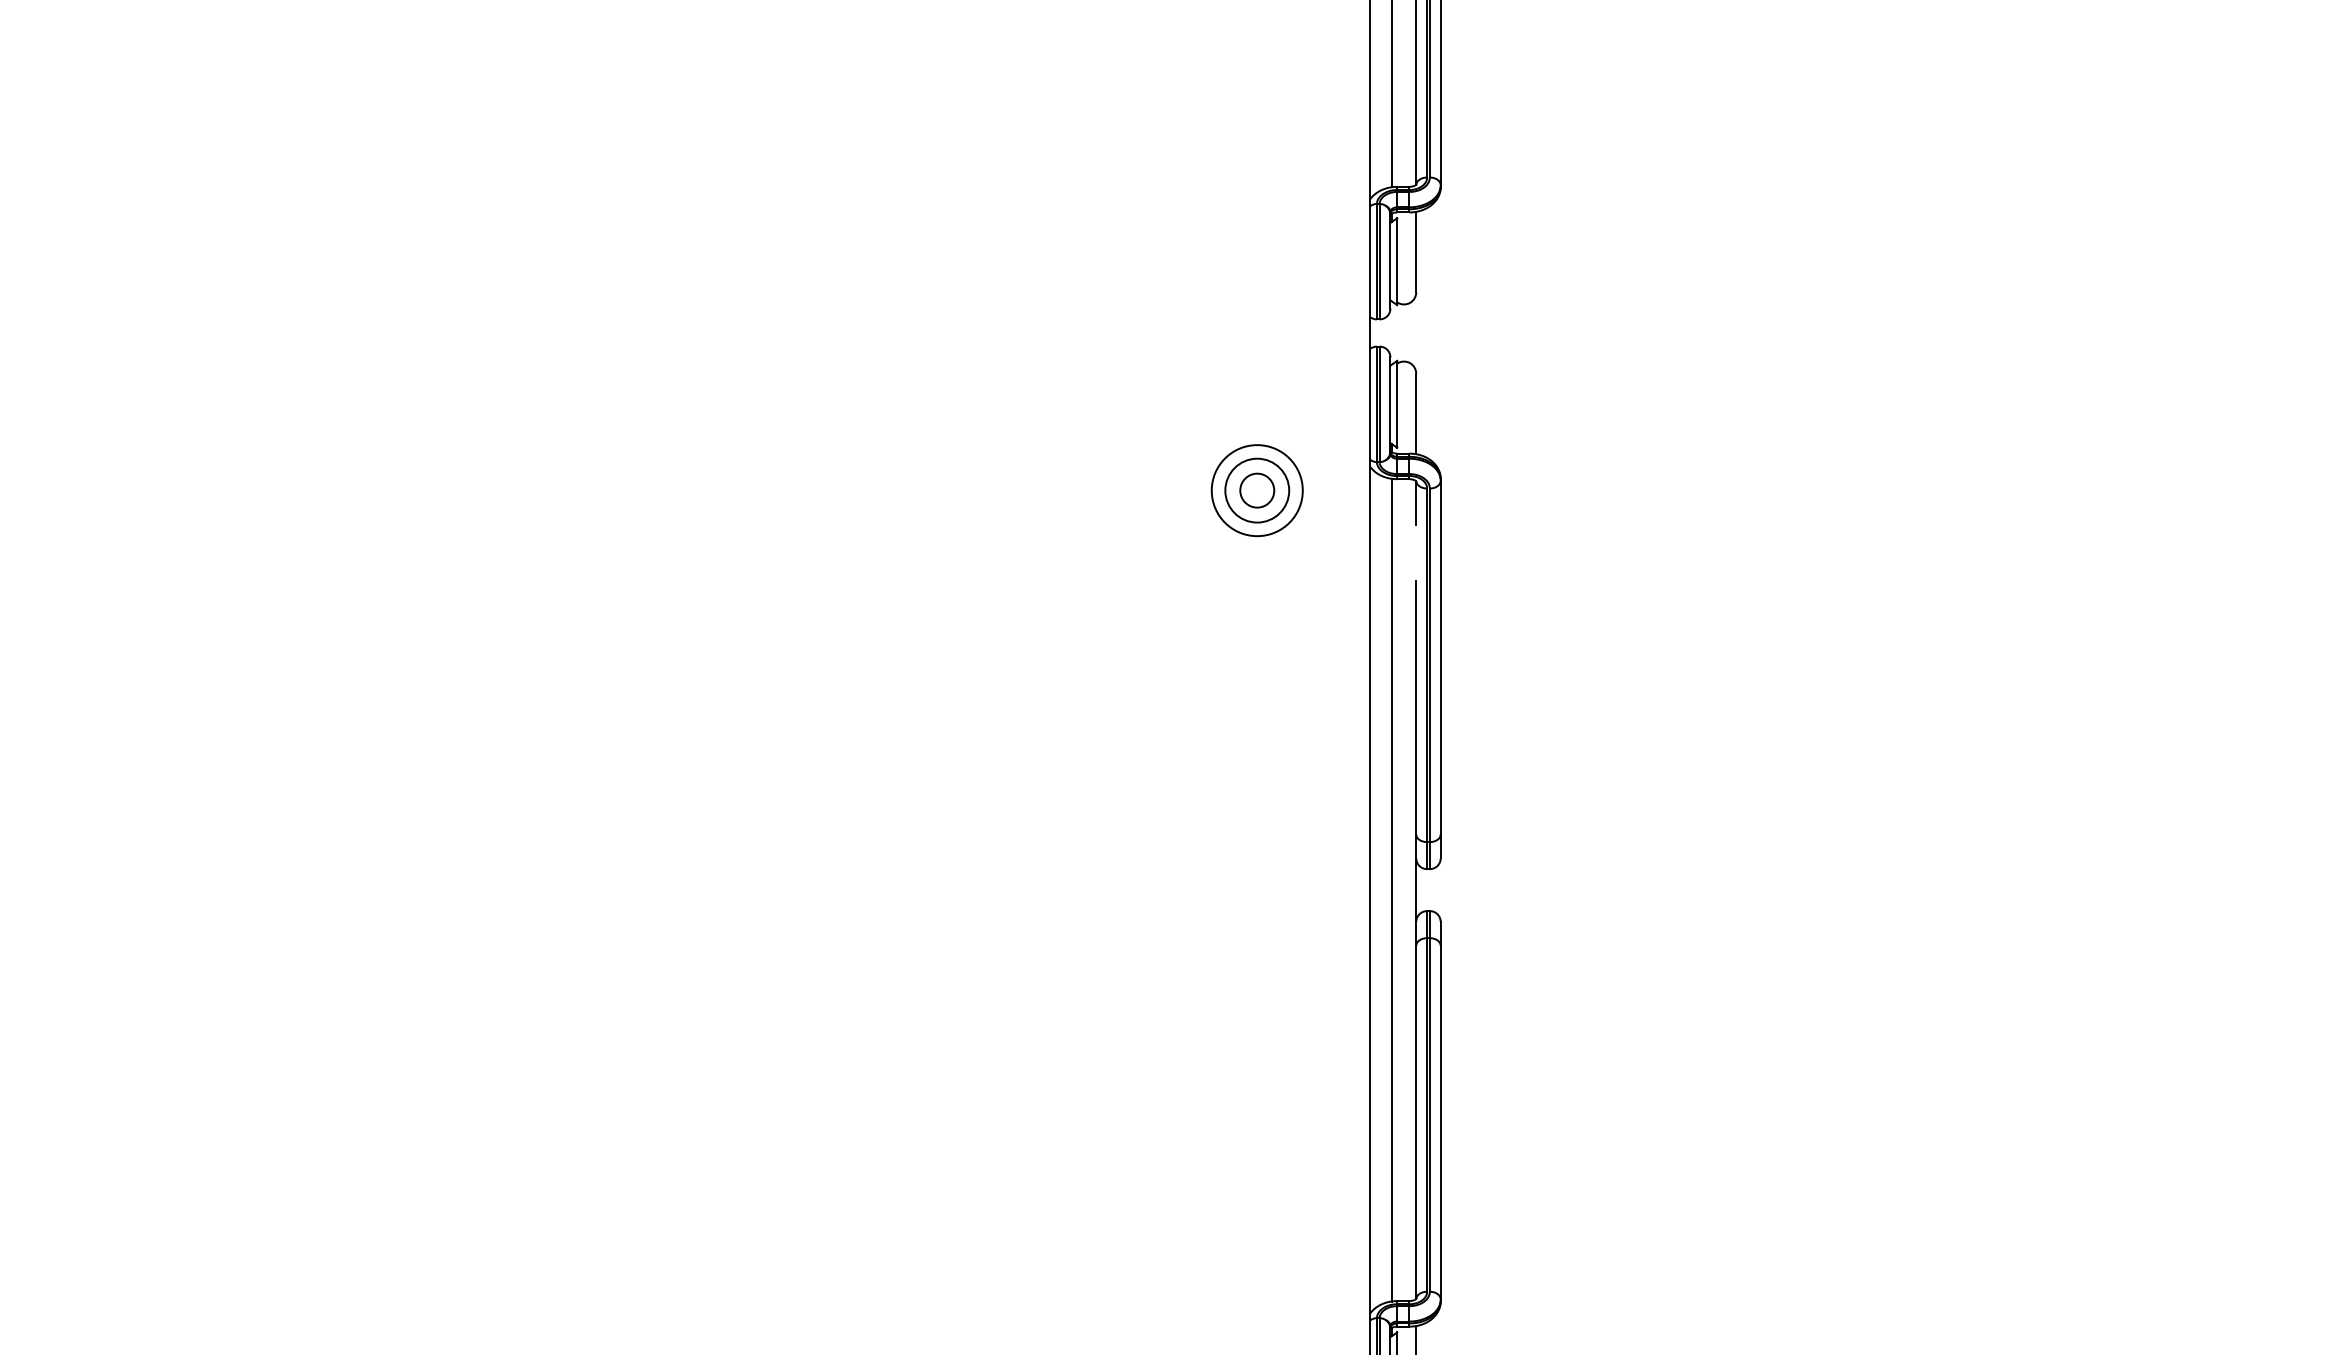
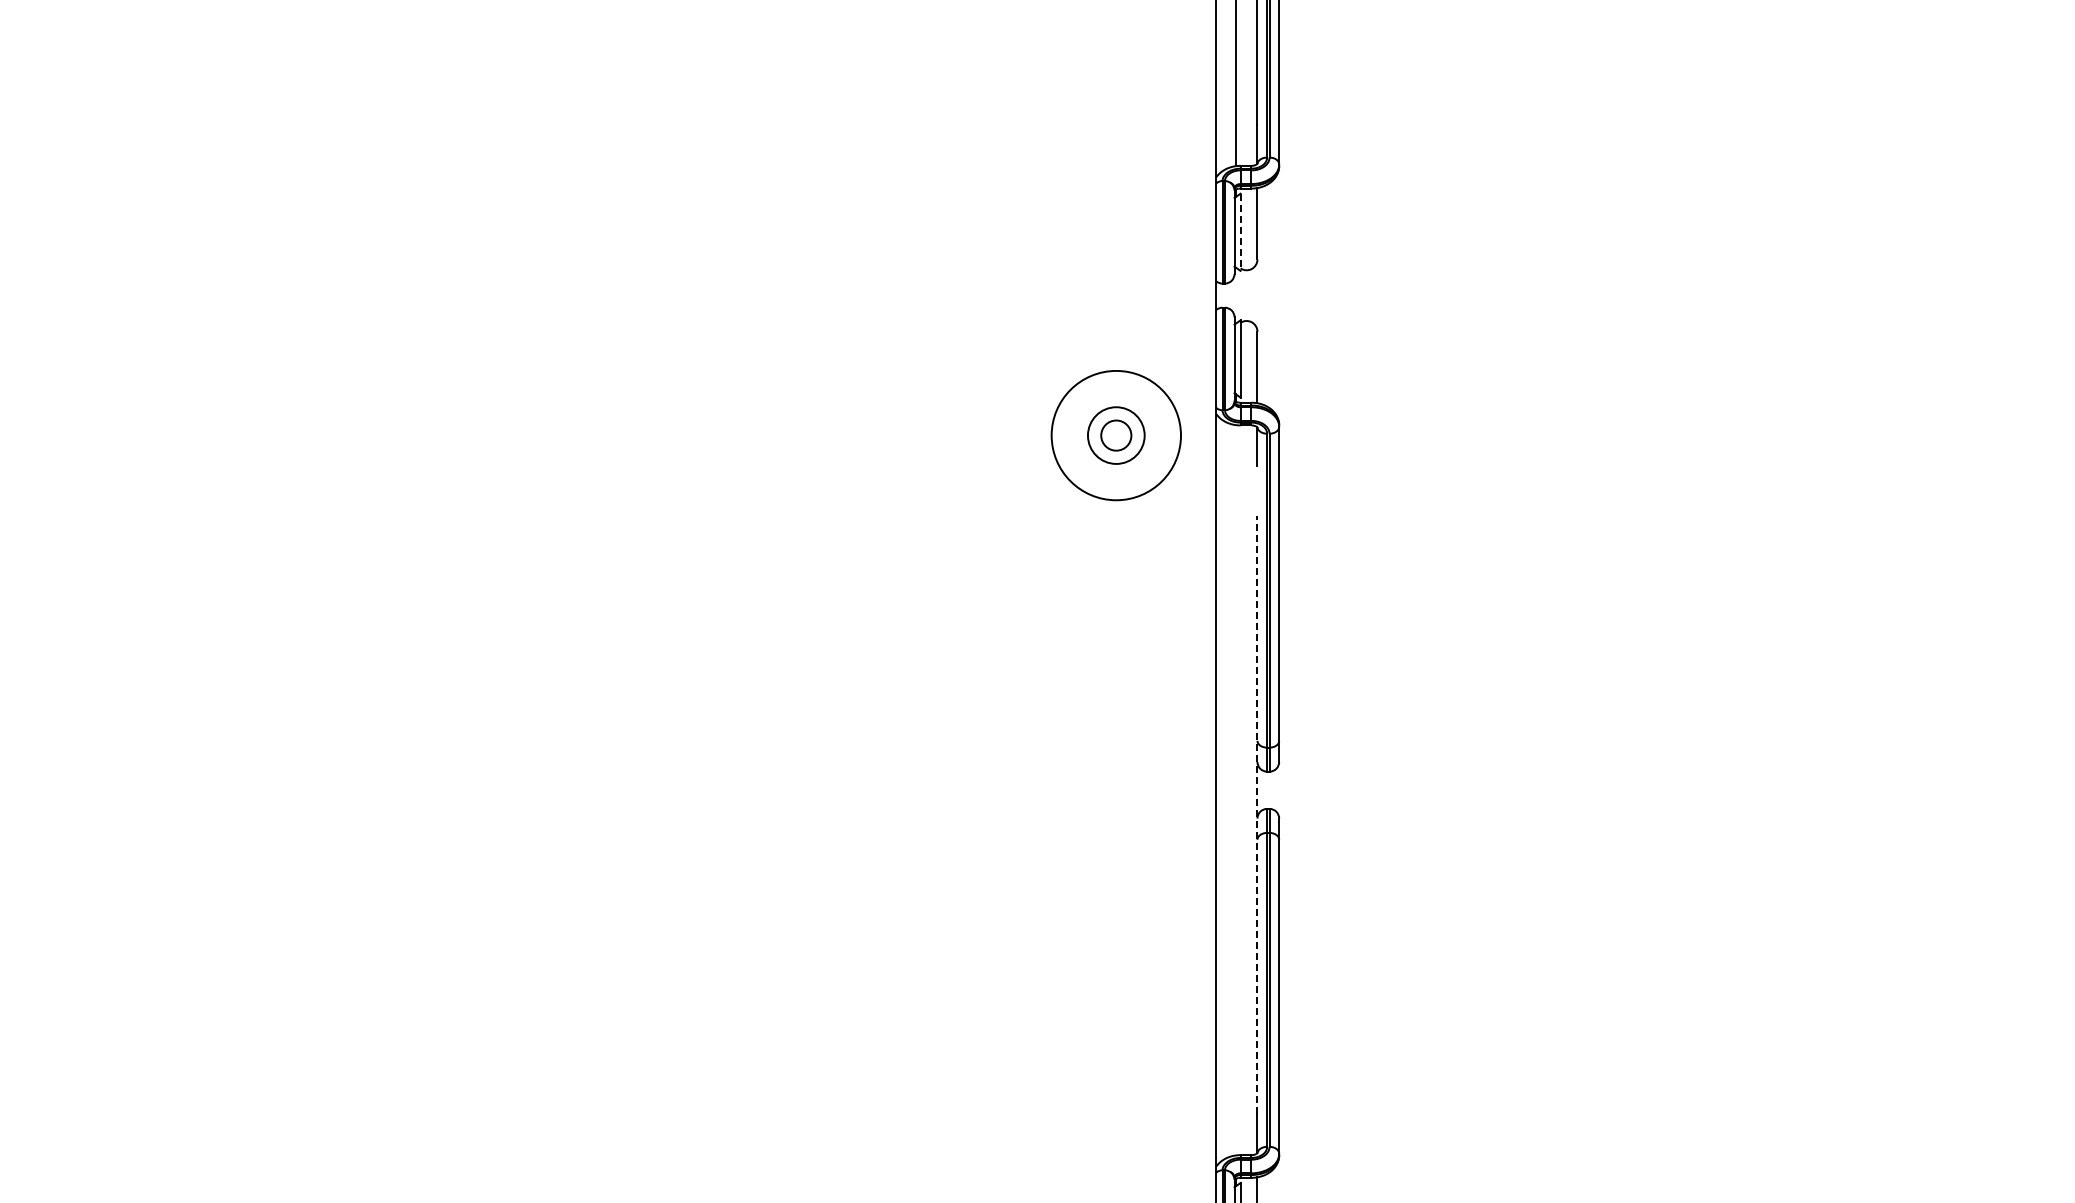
line: (1397, 261) -> (1240, 232), solid -> dashed
circle: (1256, 490) -> (1115, 435), size x1.6
line: (1391, 890) -> (1235, 790), removed
line: (1416, 917) -> (1257, 814), solid -> dashed

